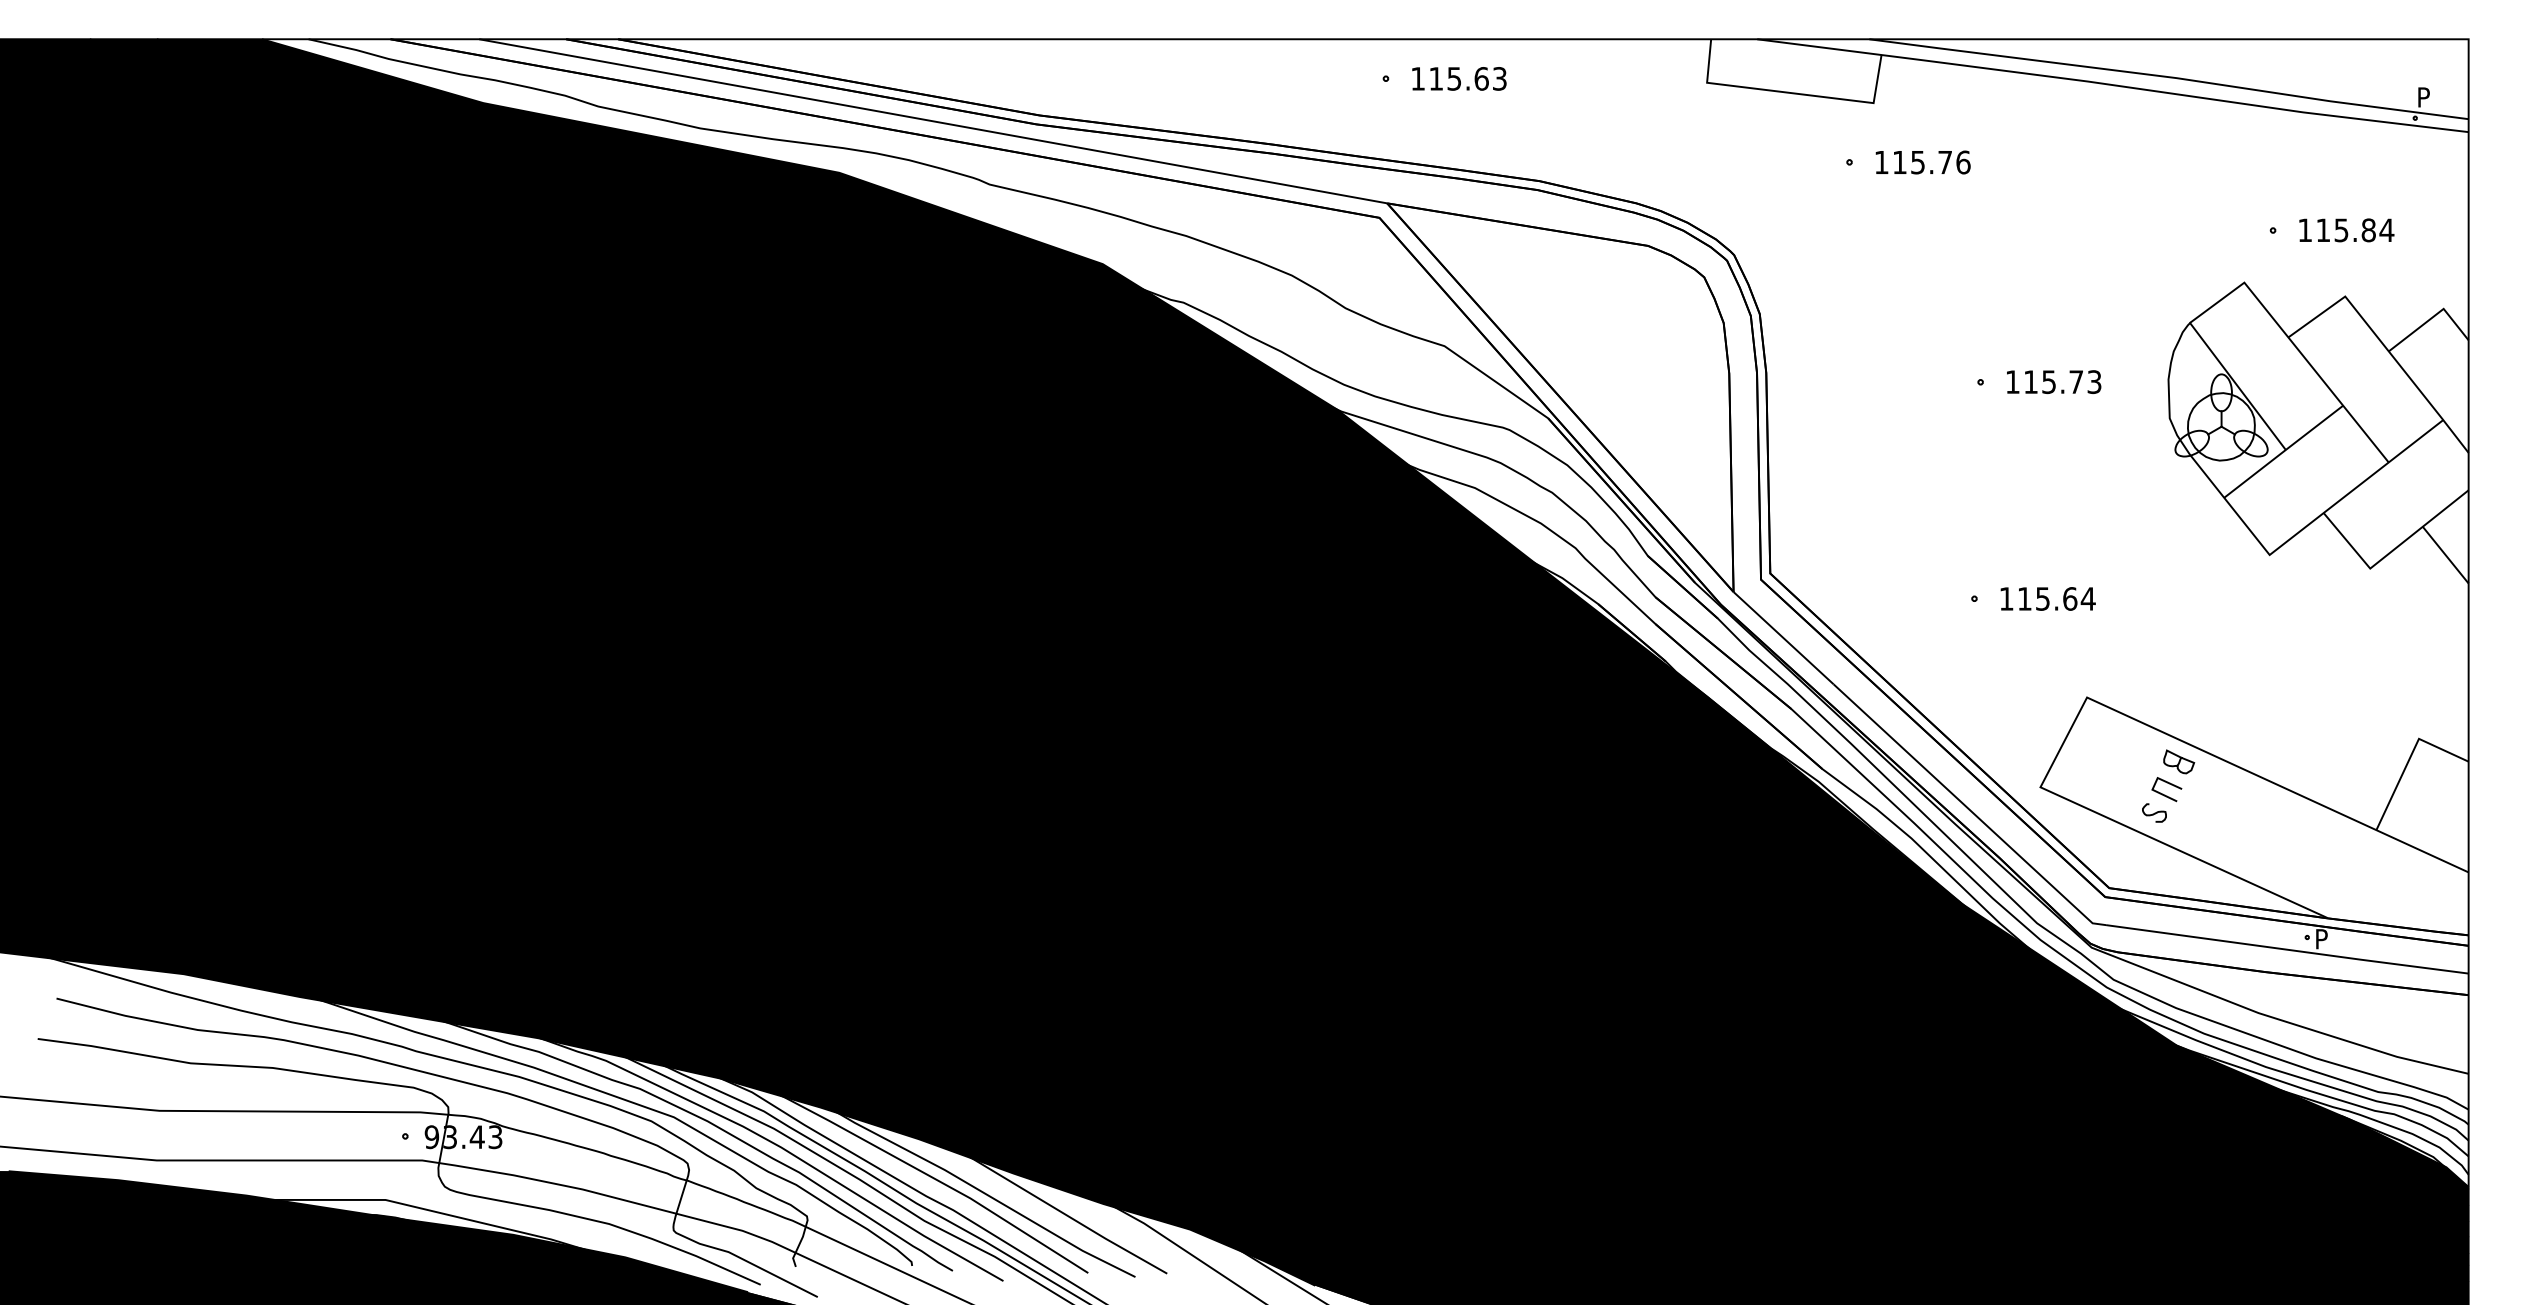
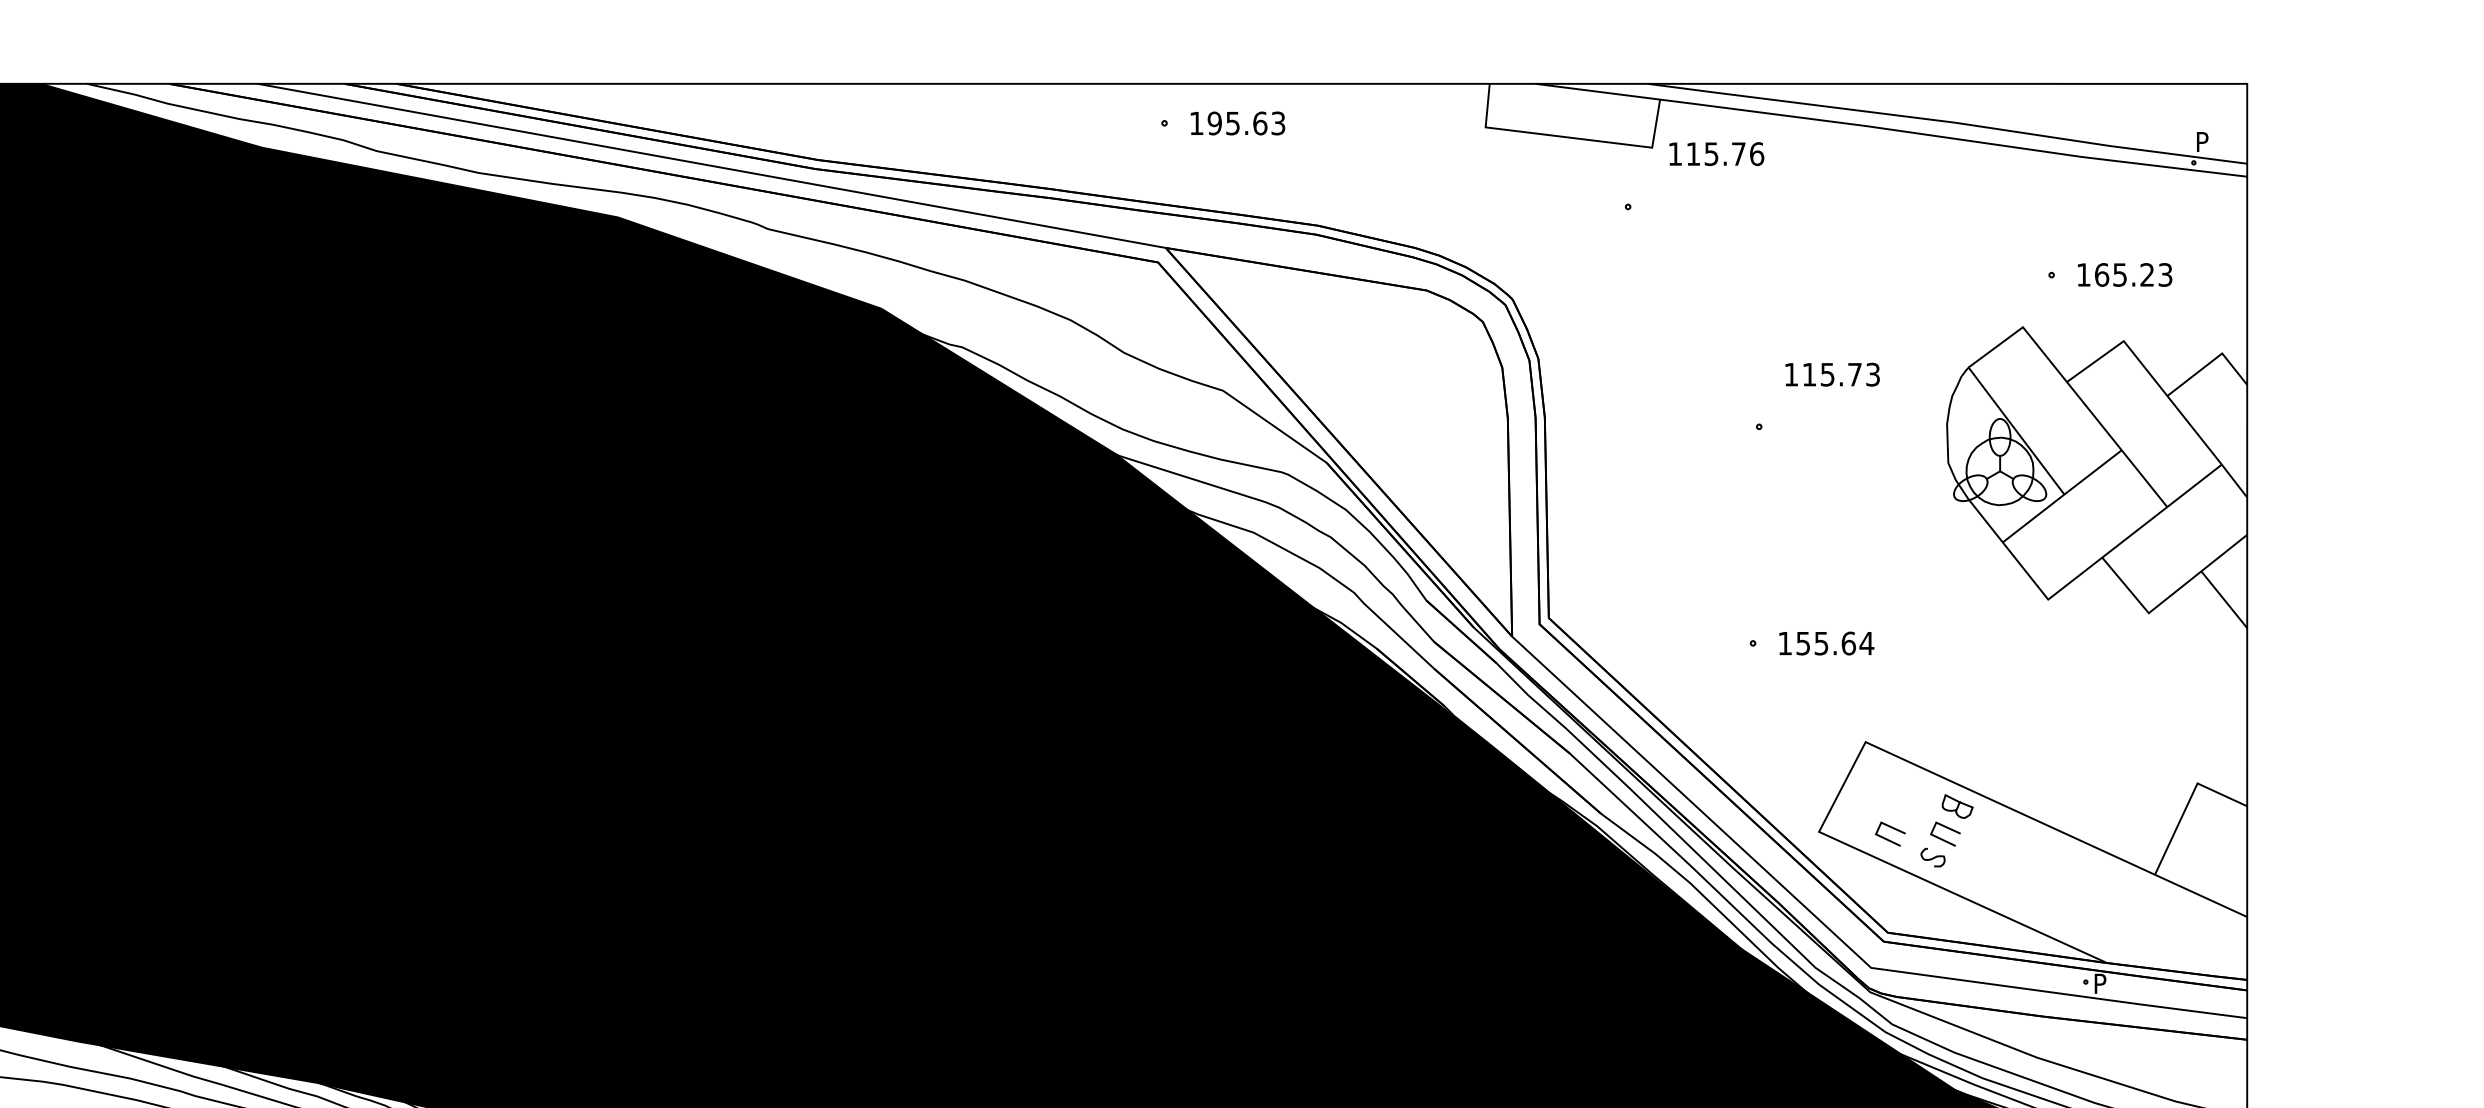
text: (1436, 78) -> (1215, 123), 115.63 -> 195.63
text: (1922, 162) -> (1716, 154), moved
text: (2355, 230) -> (2134, 275), 115.84 -> 165.23
text: (2054, 381) -> (1833, 374), moved
text: (2024, 598) -> (1803, 643), 115.64 -> 155.64
line: (2110, 794) -> (1889, 839), added

